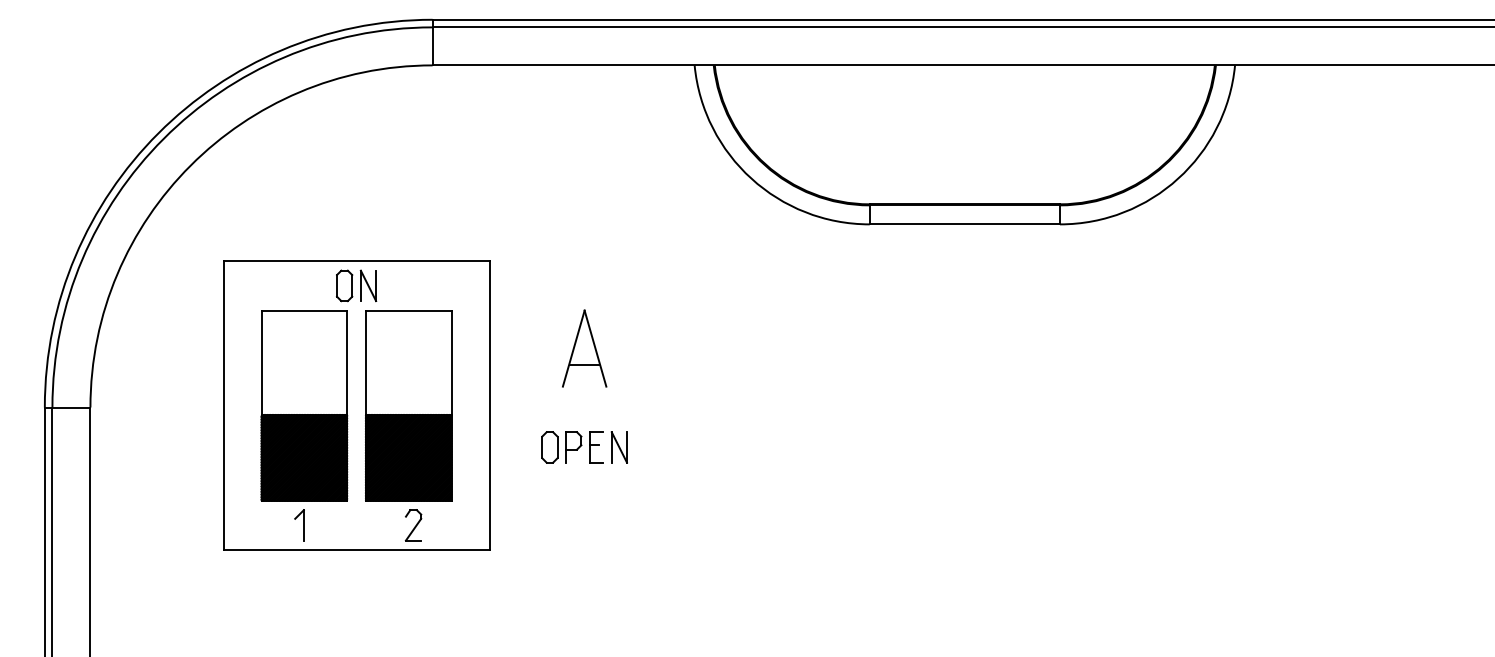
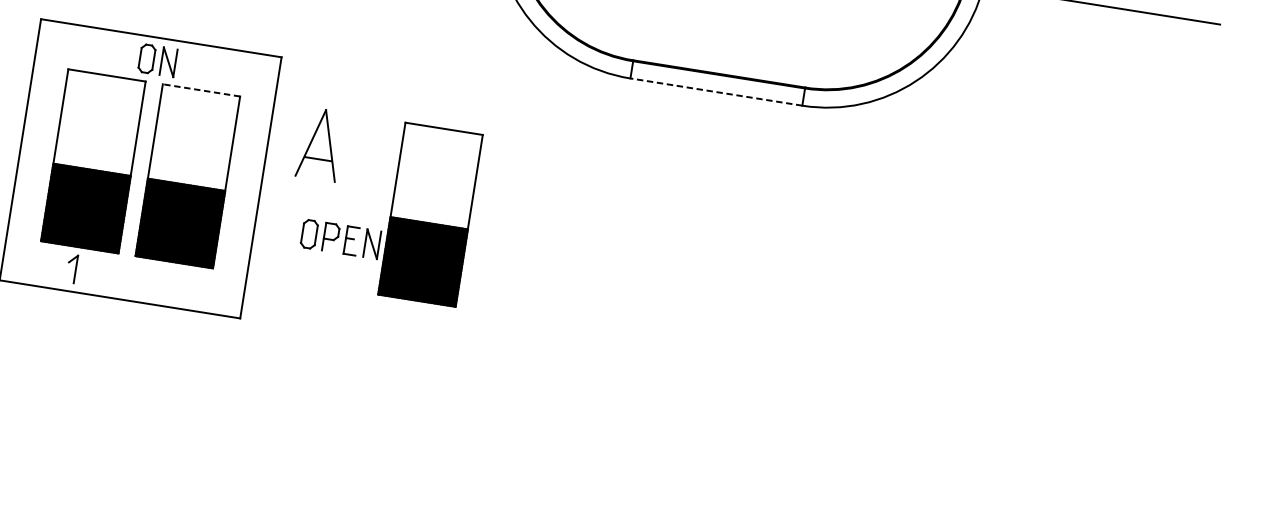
line: (964, 224) -> (716, 92), solid -> dashed
line: (408, 310) -> (201, 90), solid -> dashed
part: (584, 348) -> (320, 144), moved
part: (677, 405) -> (430, 214), added
part: (413, 525) -> (174, 285), removed

